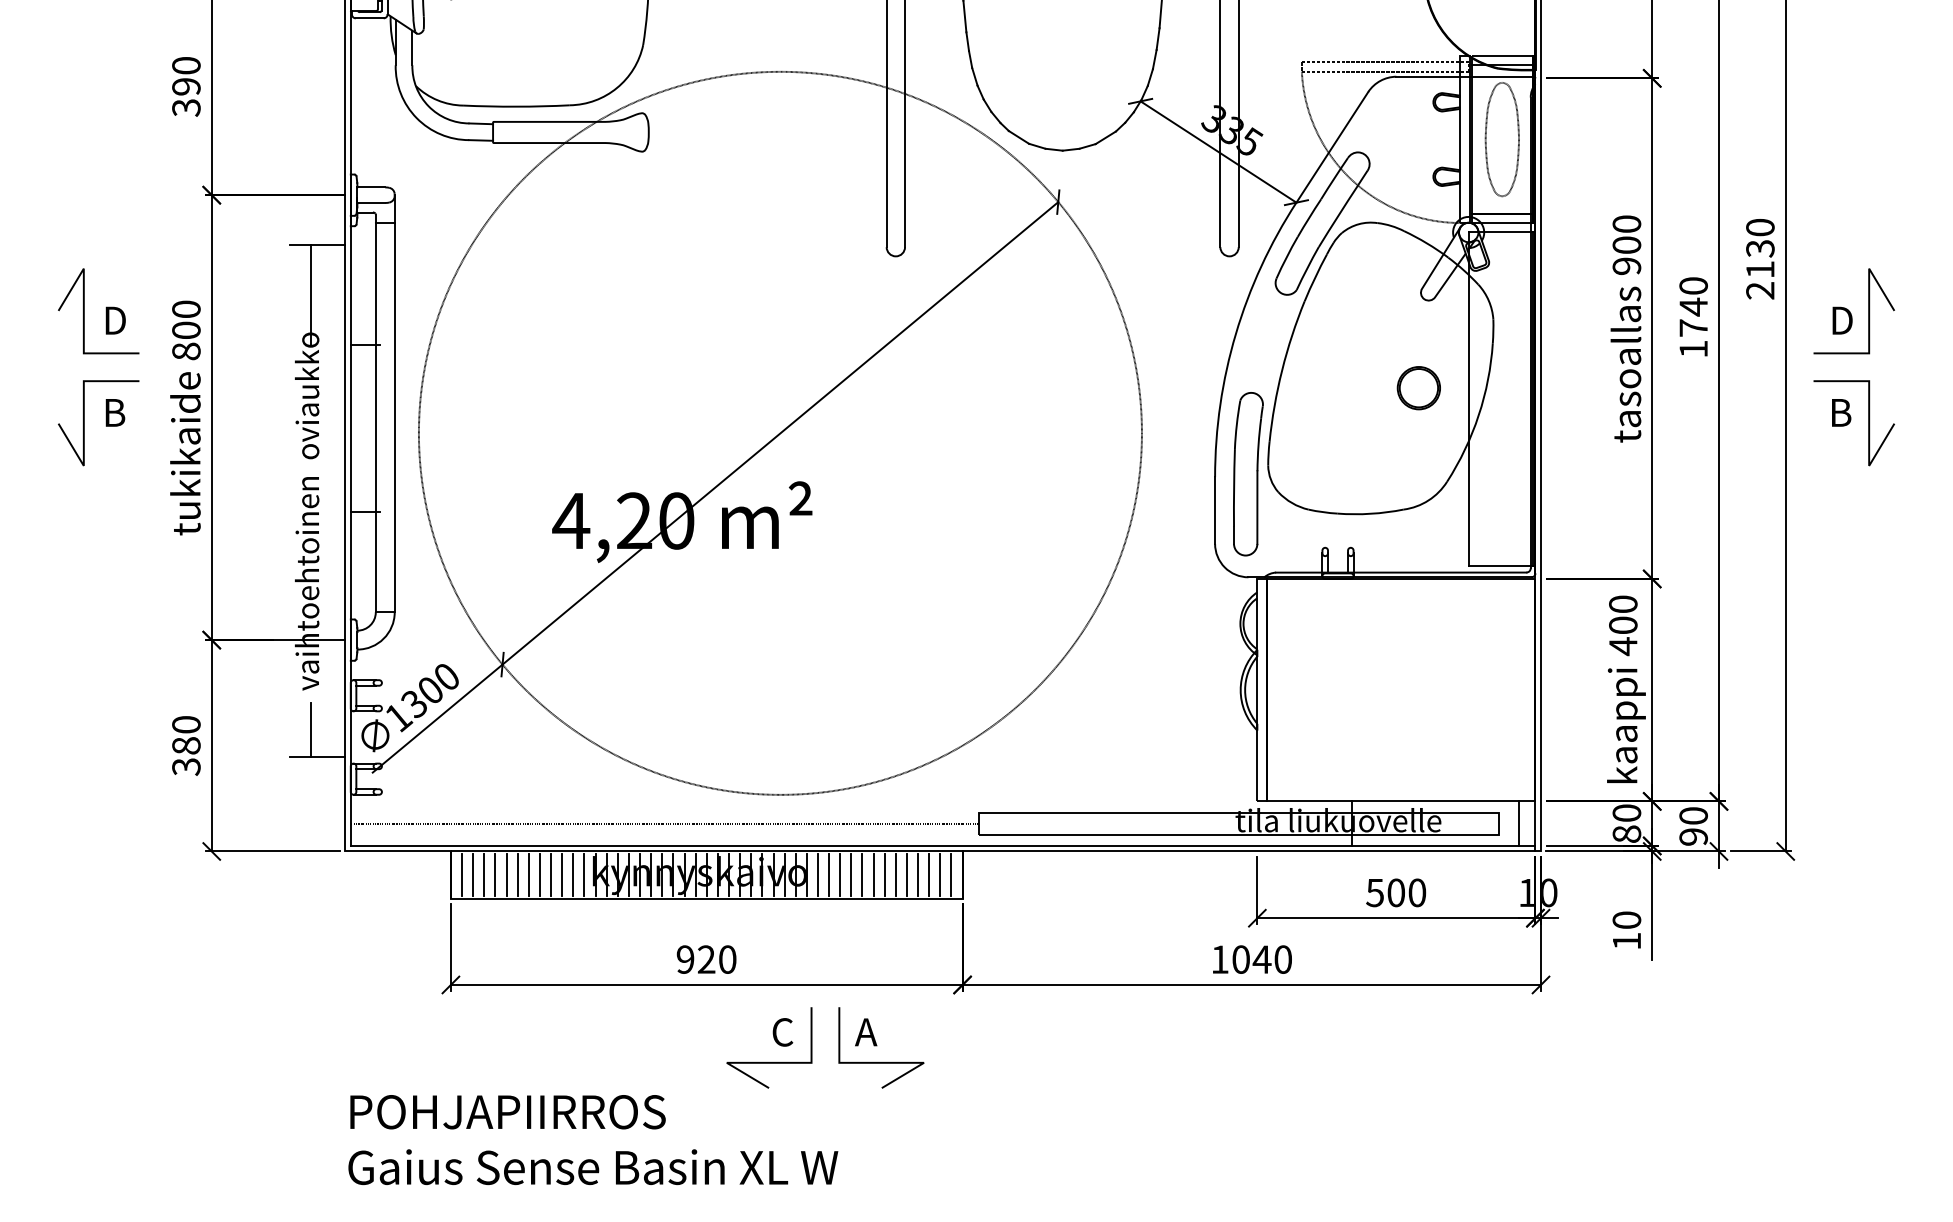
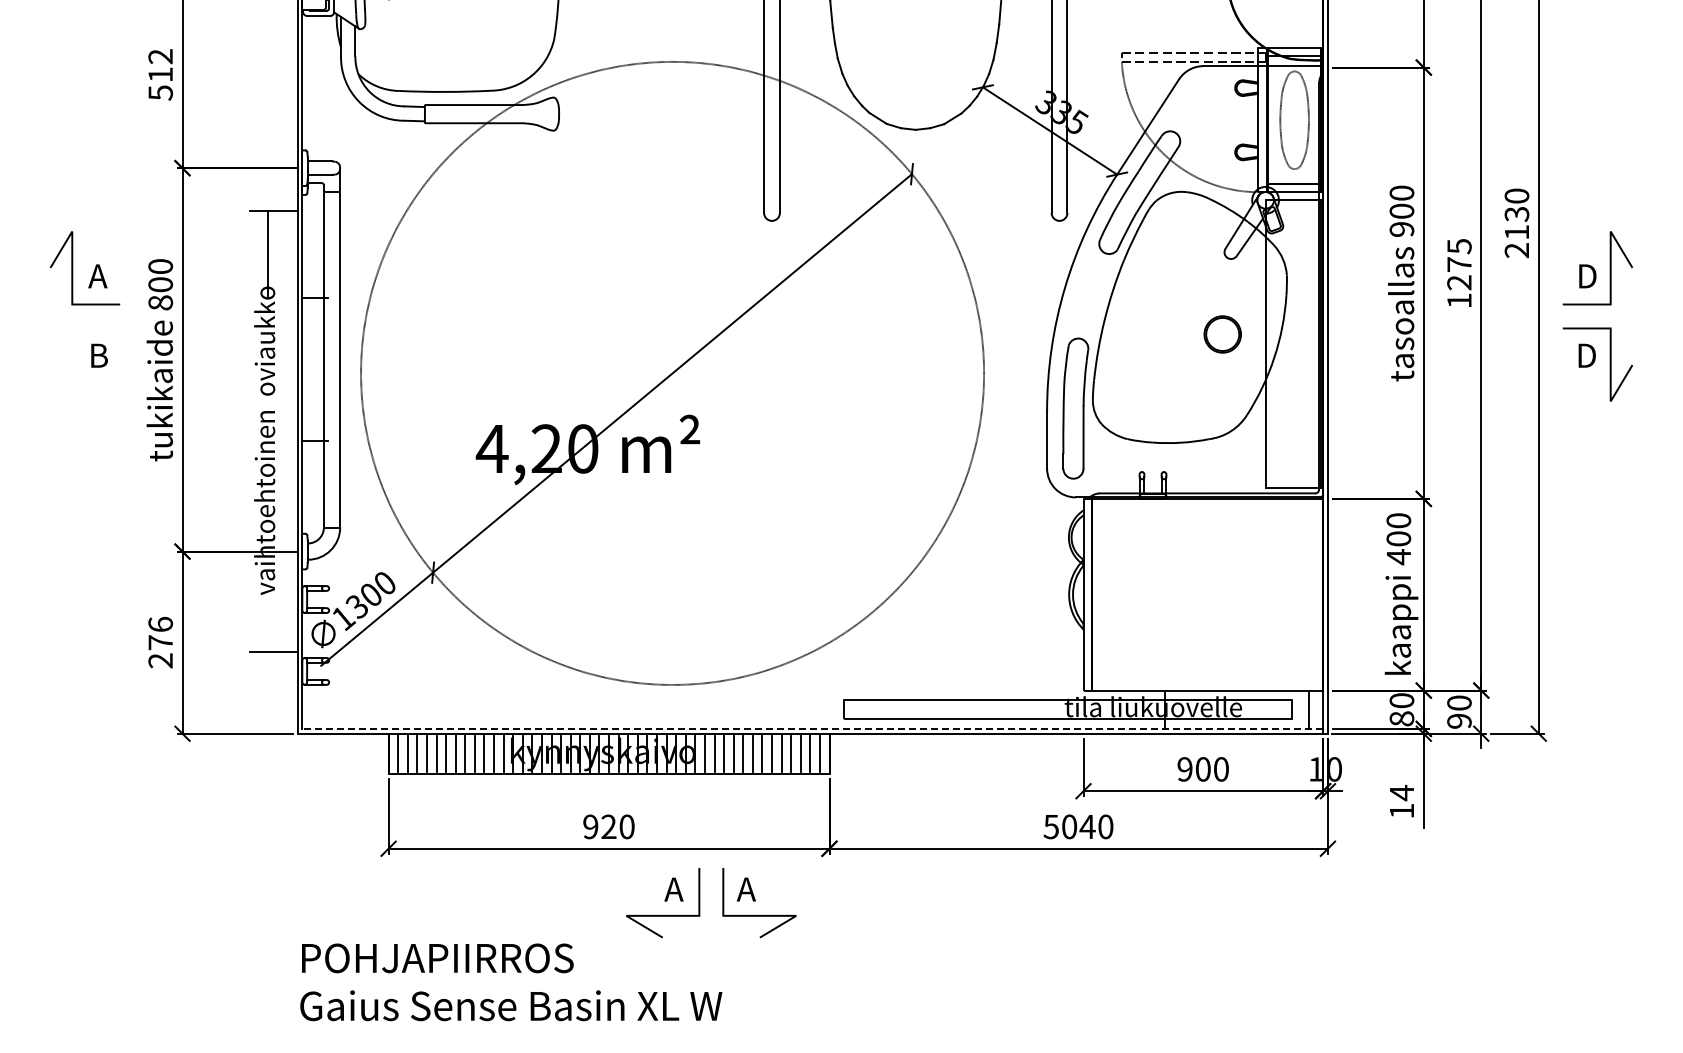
text: (186, 86) -> (160, 74), 390 -> 512
text: (1693, 306) -> (1459, 264), 1740 -> 1275
text: (114, 320) -> (98, 276), D -> A
text: (1843, 412) -> (1588, 355), B -> D
line: (85, 422) -> (73, 364), removed
line: (310, 729) -> (267, 628), removed
text: (186, 745) -> (160, 642), 380 -> 276
line: (664, 823) -> (572, 709), removed
line: (942, 845) -> (812, 728), solid -> dashed
text: (1374, 893) -> (1184, 769), 500 -> 900
text: (1626, 919) -> (1401, 792), 10 -> 14
text: (1219, 960) -> (1050, 827), 1040 -> 5040
text: (781, 1032) -> (673, 889), C -> A

